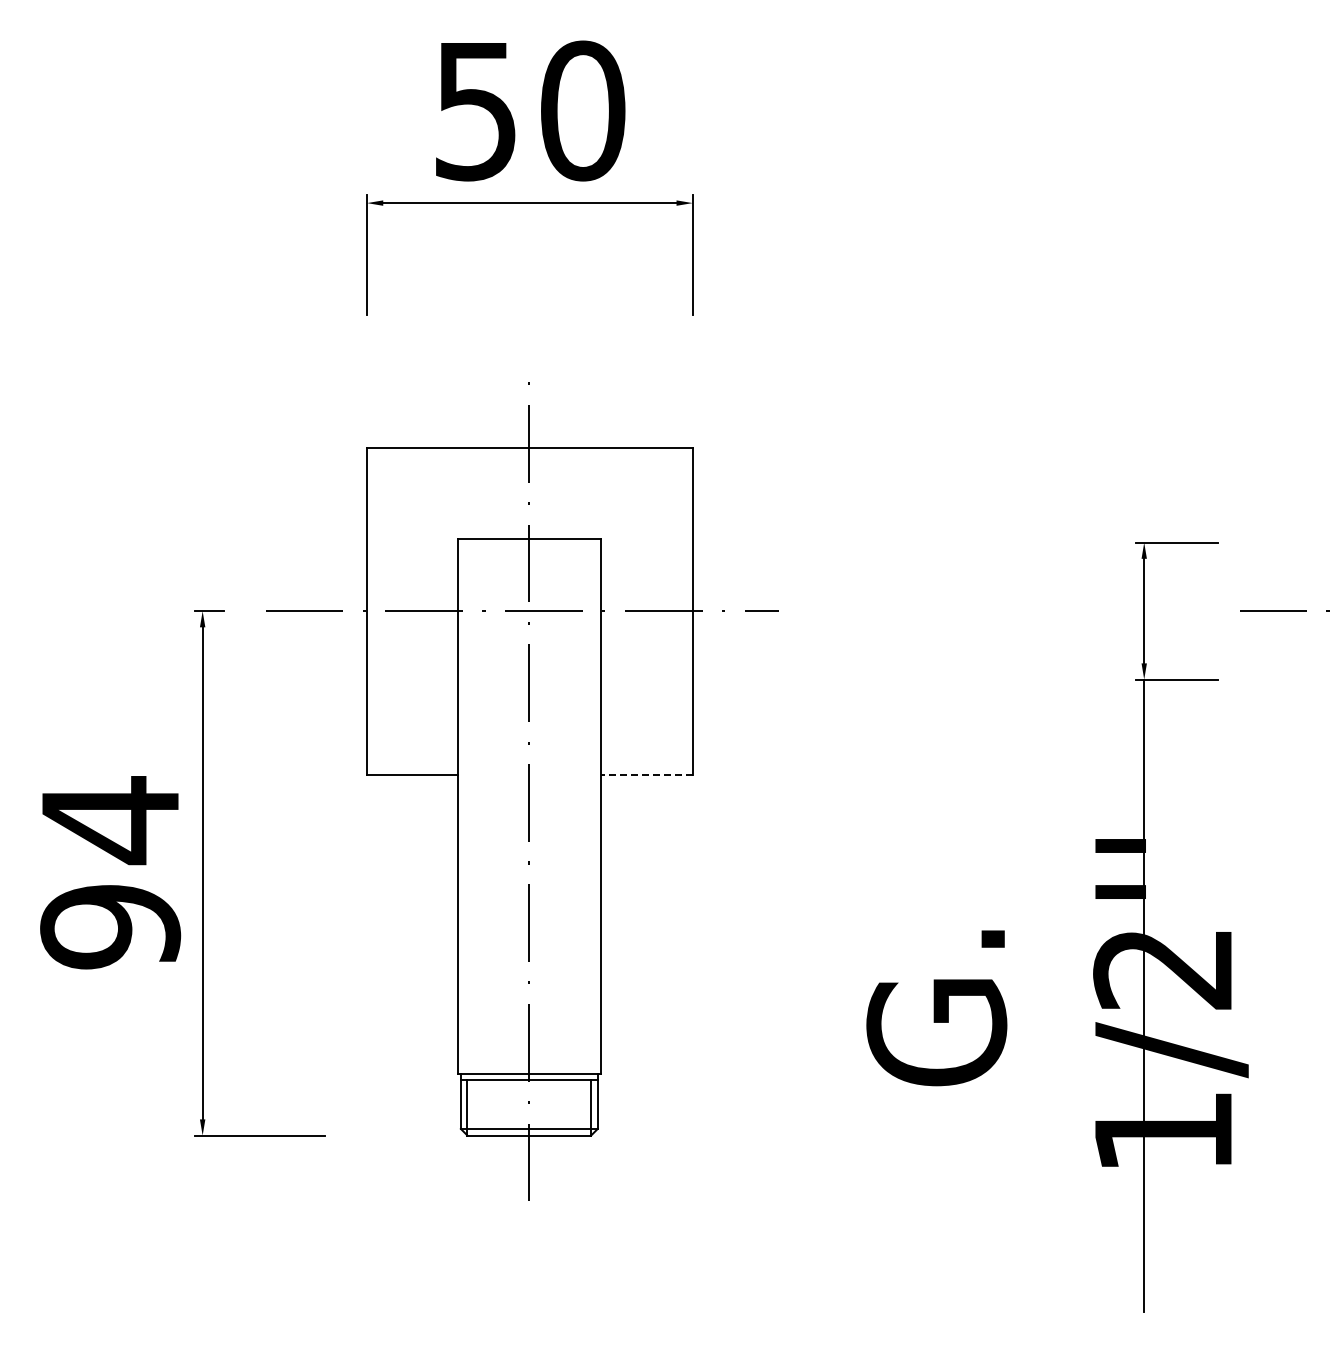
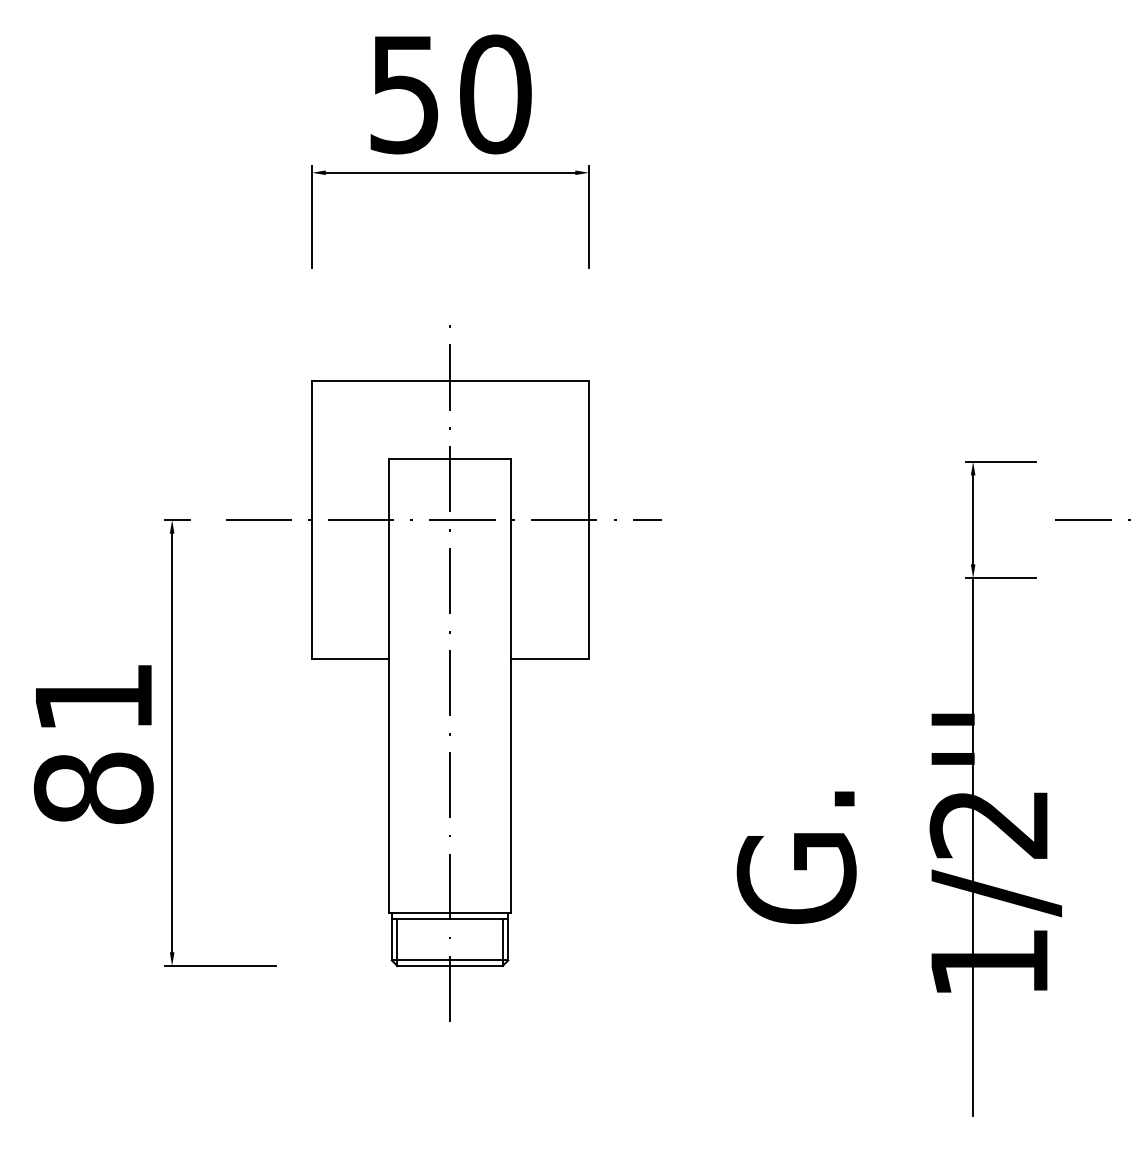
line: (646, 774) -> (549, 658), dashed -> solid
text: (110, 872) -> (93, 742), 94 -> 81

